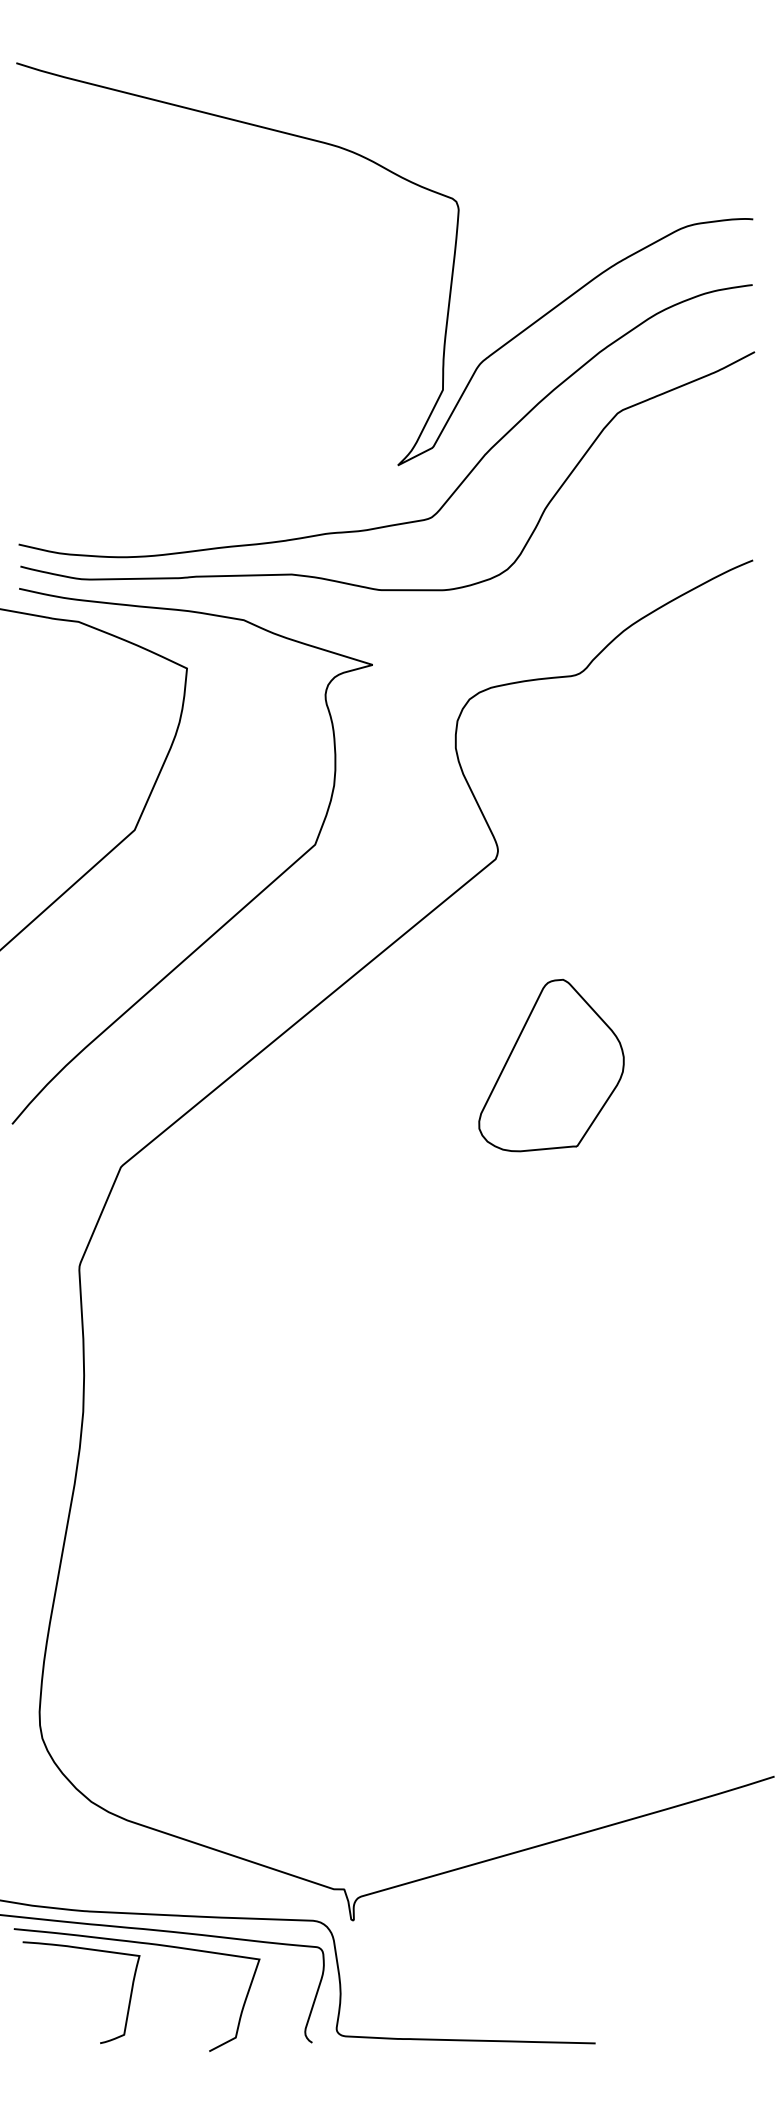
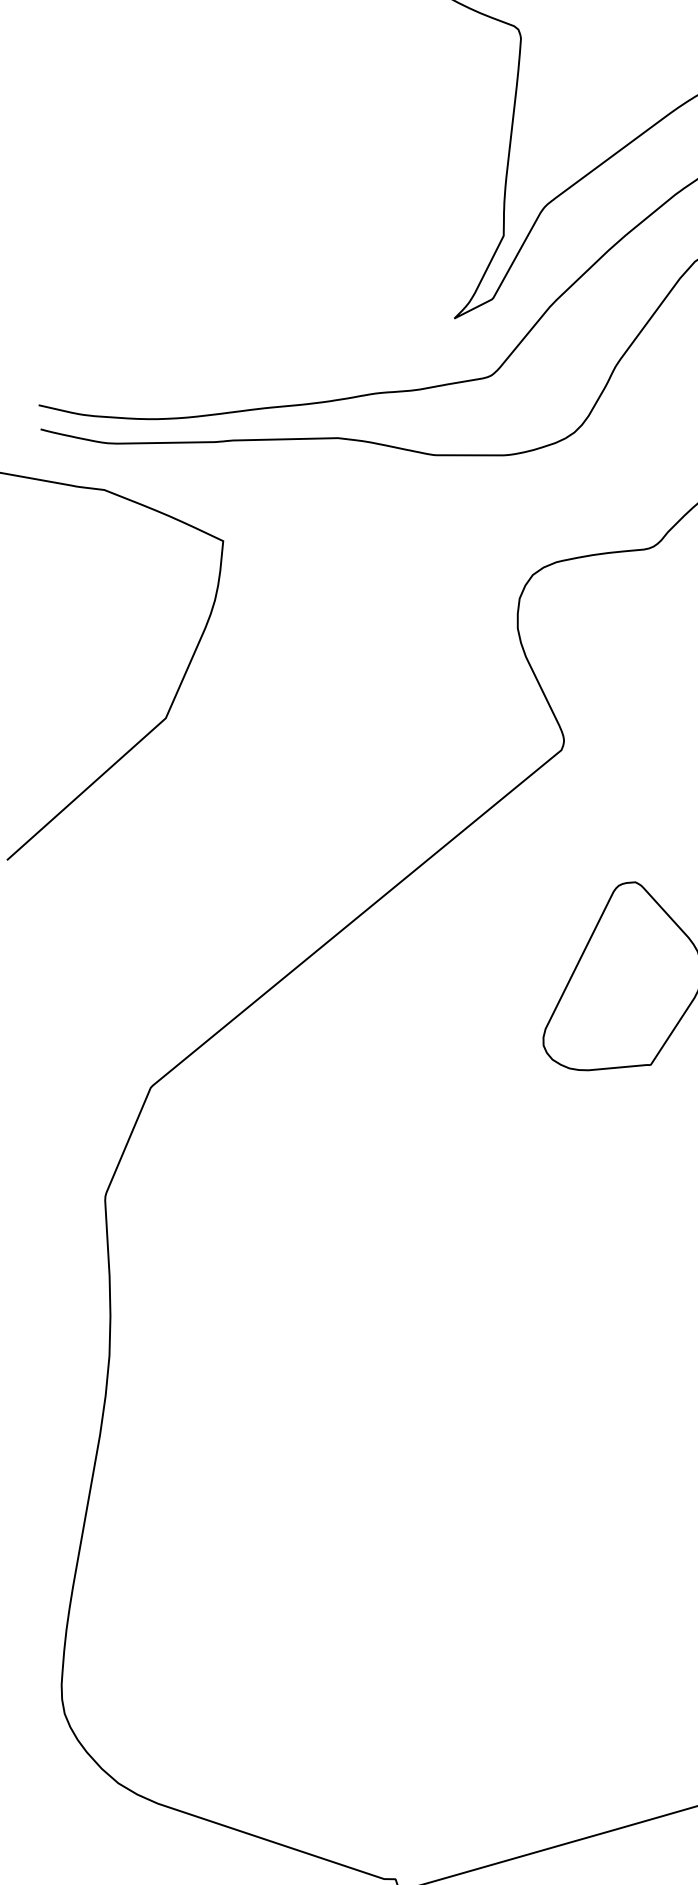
curve: (235, 913) -> (276, 809), removed

